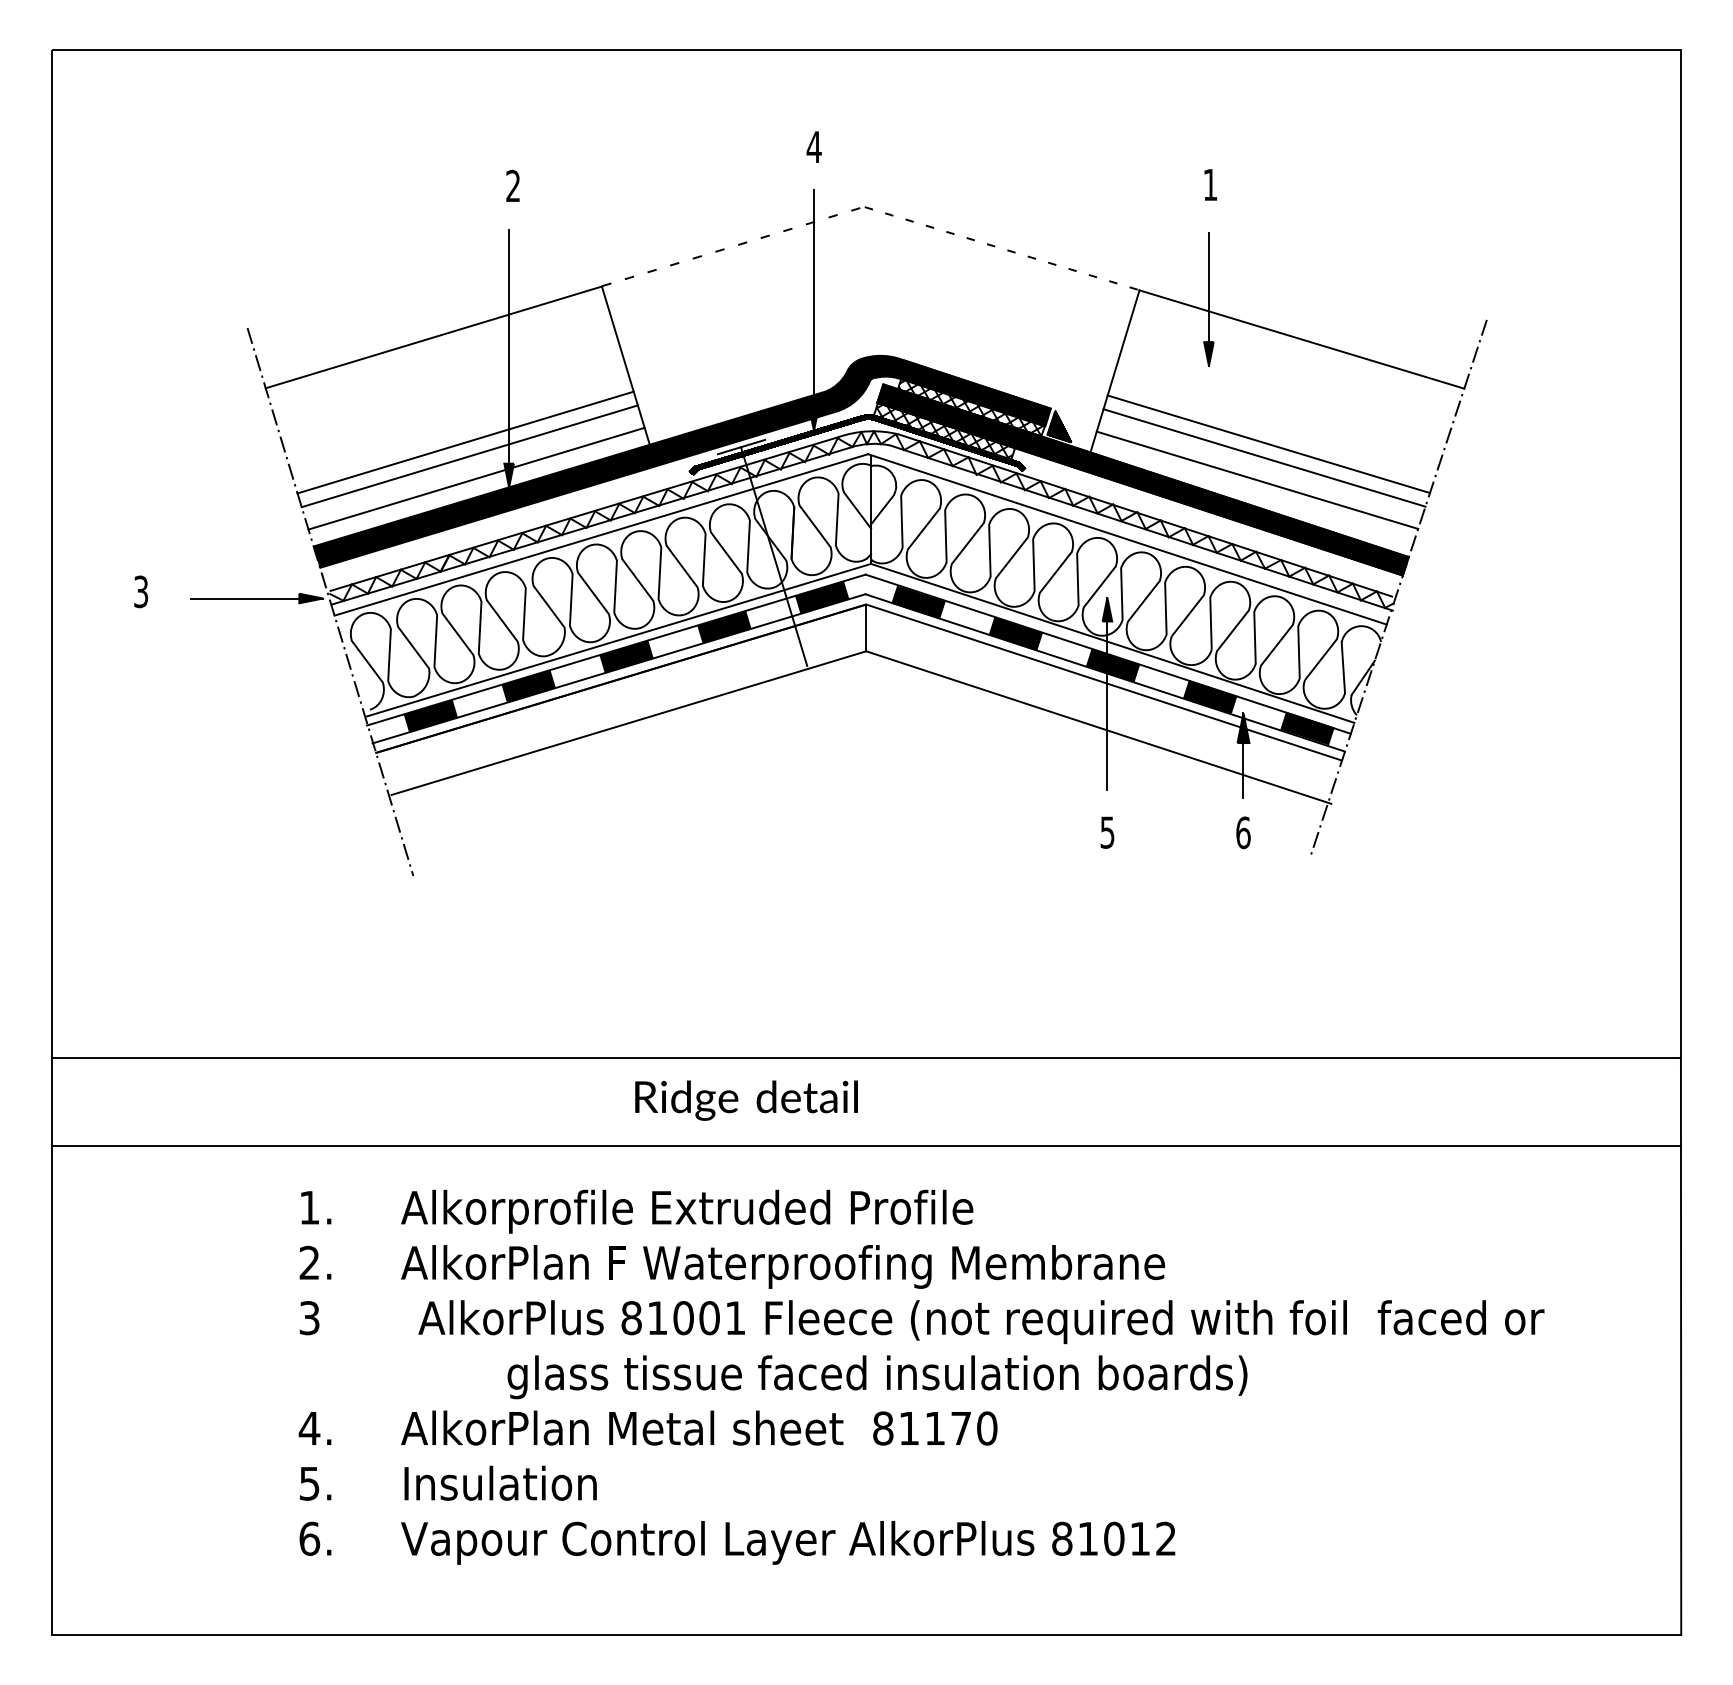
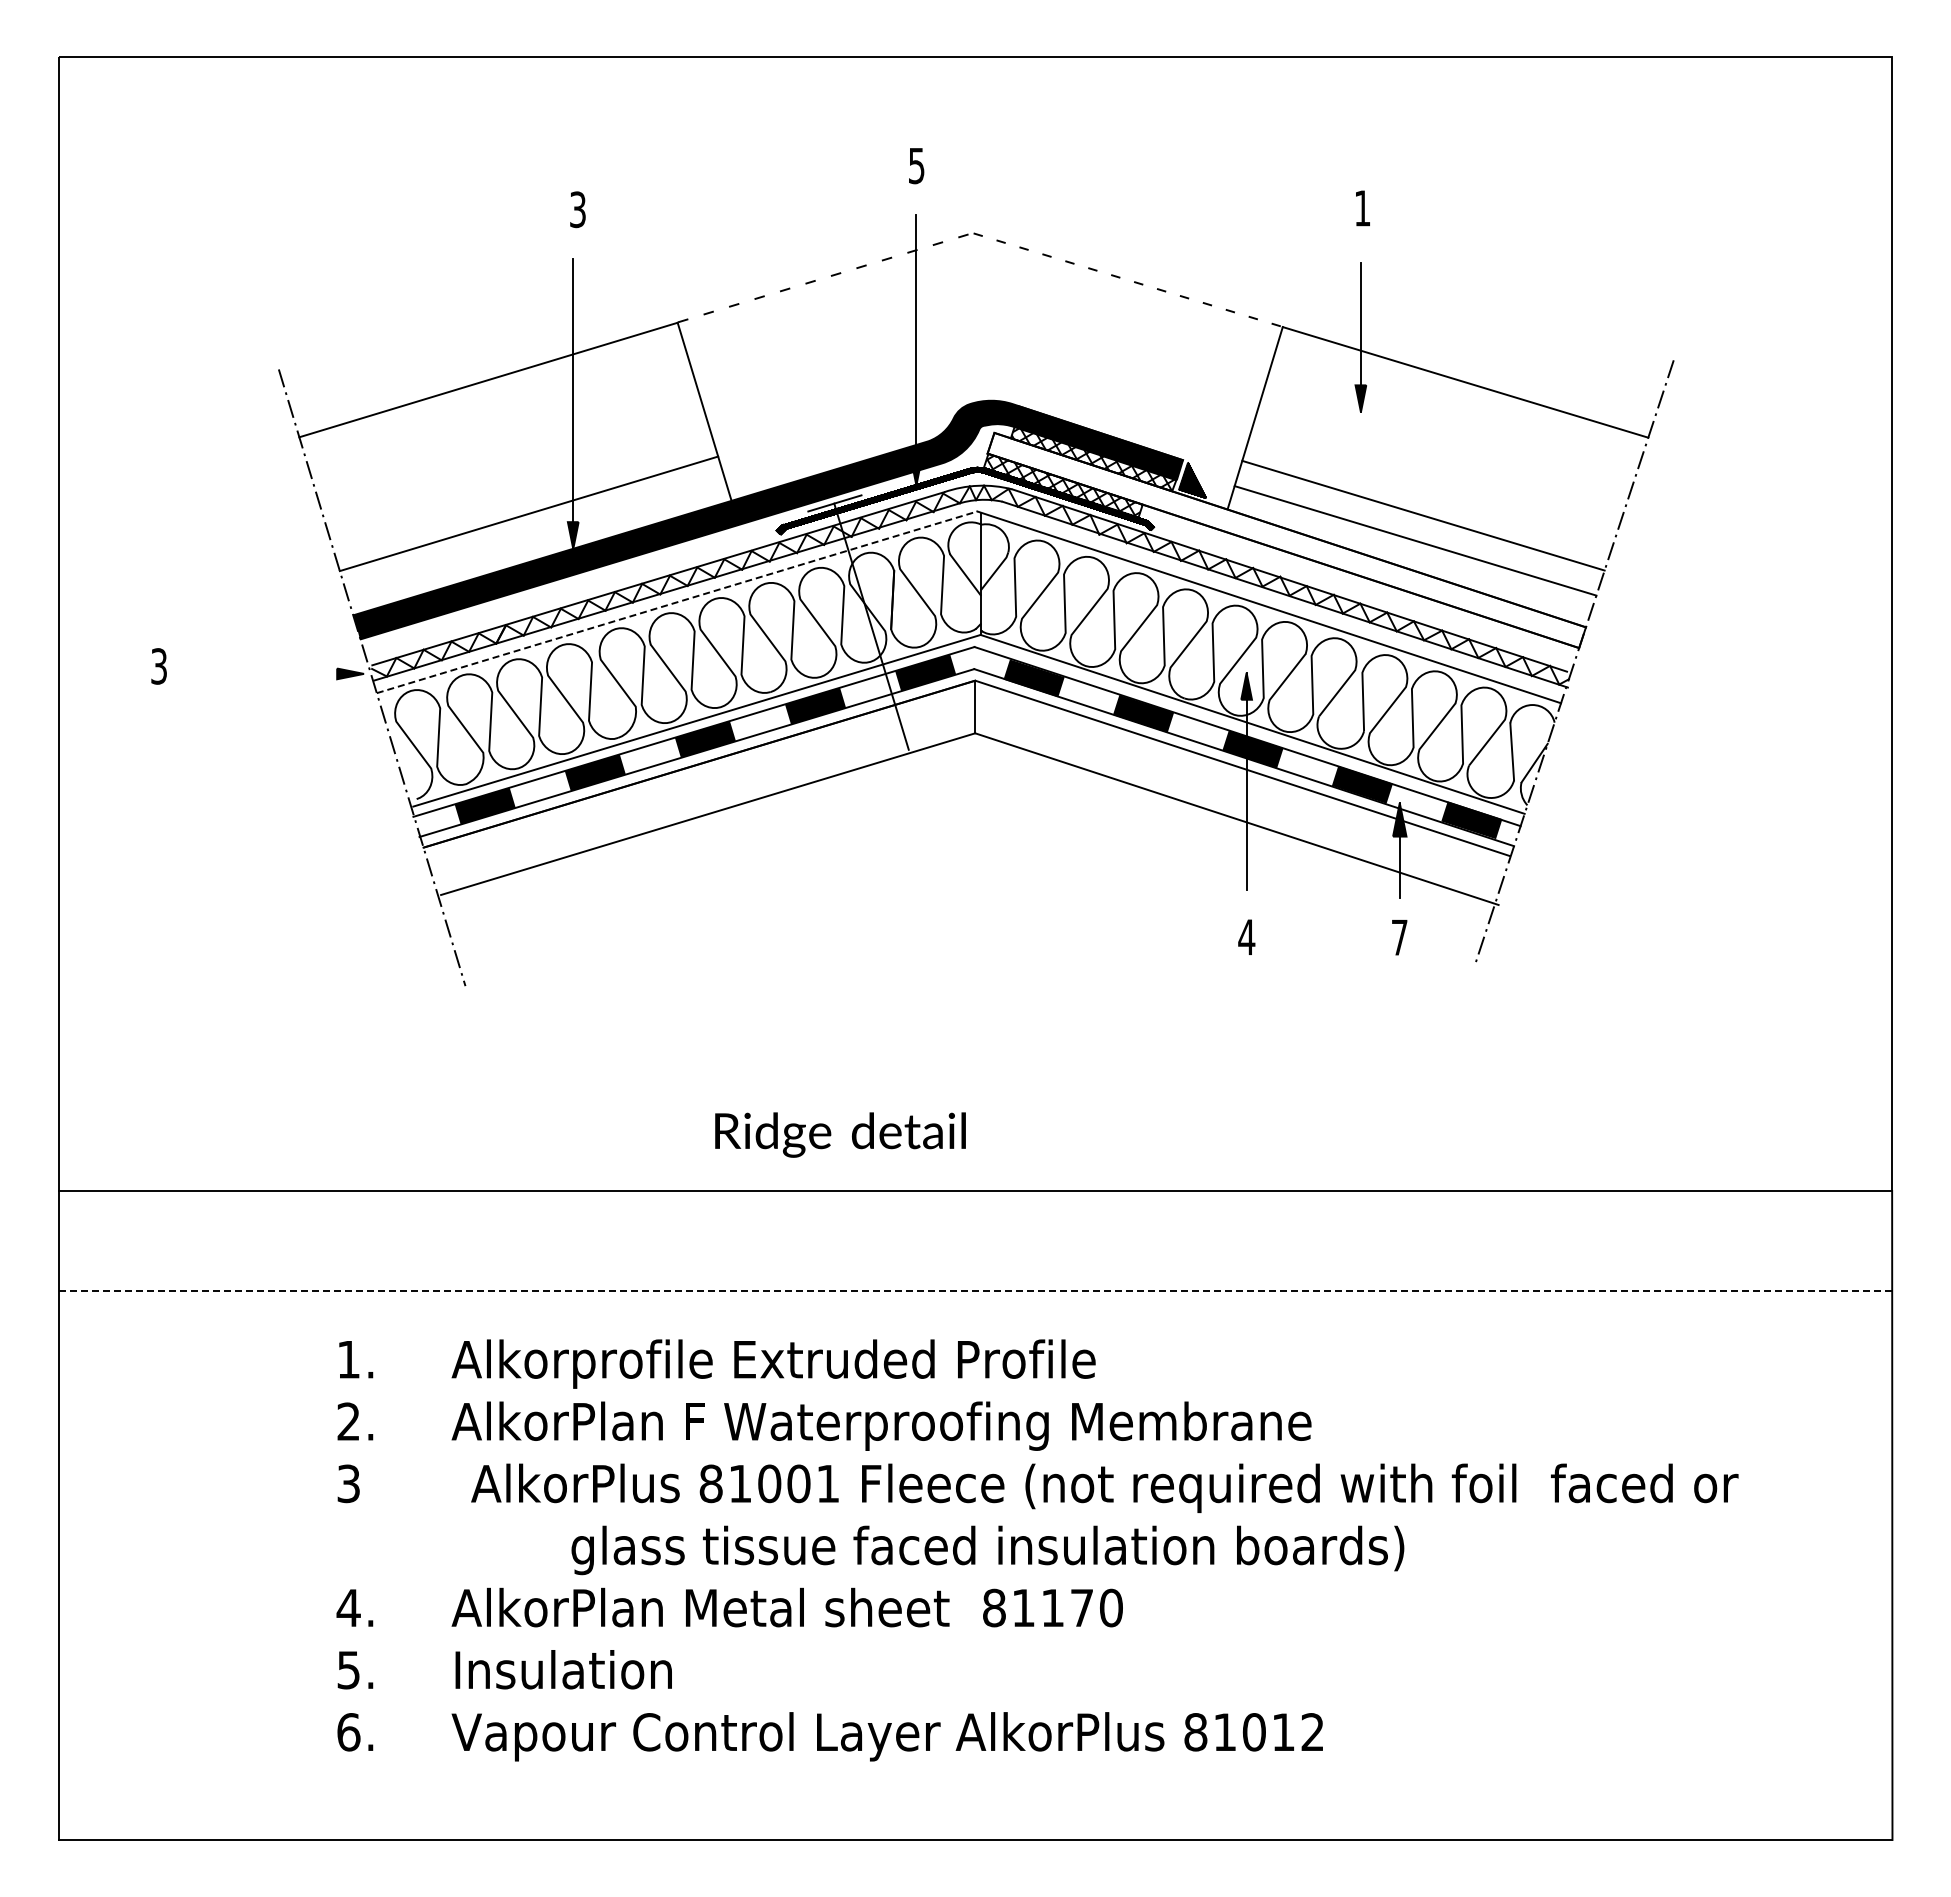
text: (814, 147) -> (916, 166), 4 -> 5
text: (512, 185) -> (577, 209), 2 -> 3
line: (465, 442) -> (524, 498), removed
line: (1268, 444) -> (1427, 500), removed
line: (476, 478) -> (536, 538), removed
fill: (1142, 479) -> (1286, 540), removed
line: (601, 535) -> (677, 602), solid -> dashed
line: (256, 598) -> (289, 673), removed
text: (1107, 832) -> (1246, 937), 5 -> 4
text: (1243, 832) -> (1399, 937), 6 -> 7
text: (746, 1100) -> (840, 1134), moved
line: (866, 1146) -> (975, 1290), solid -> dashed

